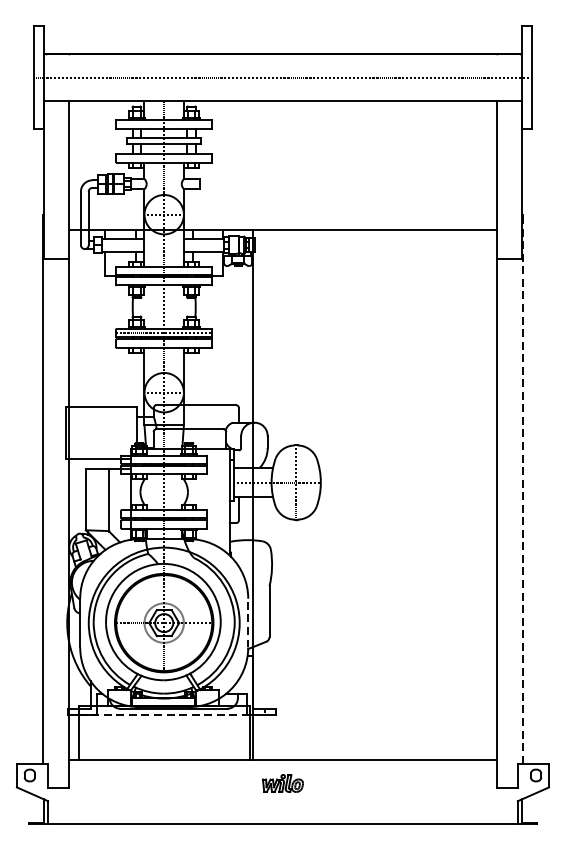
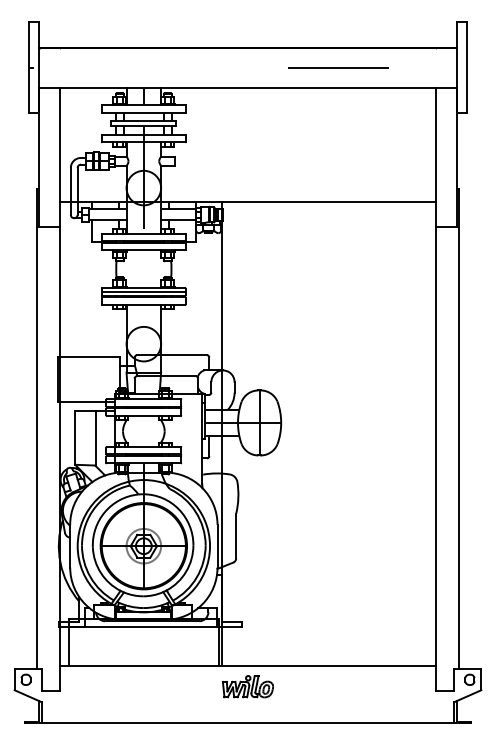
line: (523, 488) -> (458, 428), dashed -> solid
line: (248, 622) -> (217, 545), dashed -> solid
line: (163, 715) -> (143, 627), dashed -> solid
part: (282, 783) -> (247, 686), size x1.43

